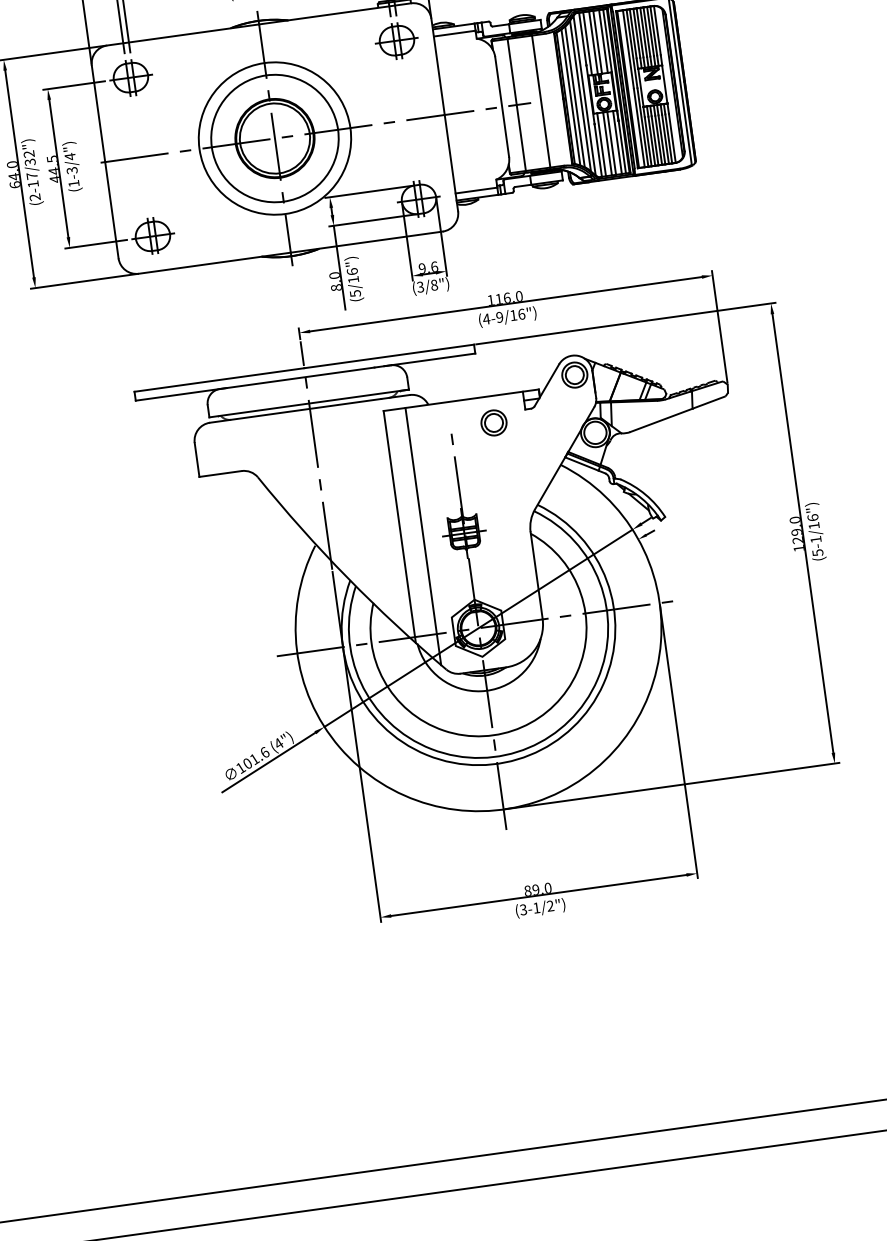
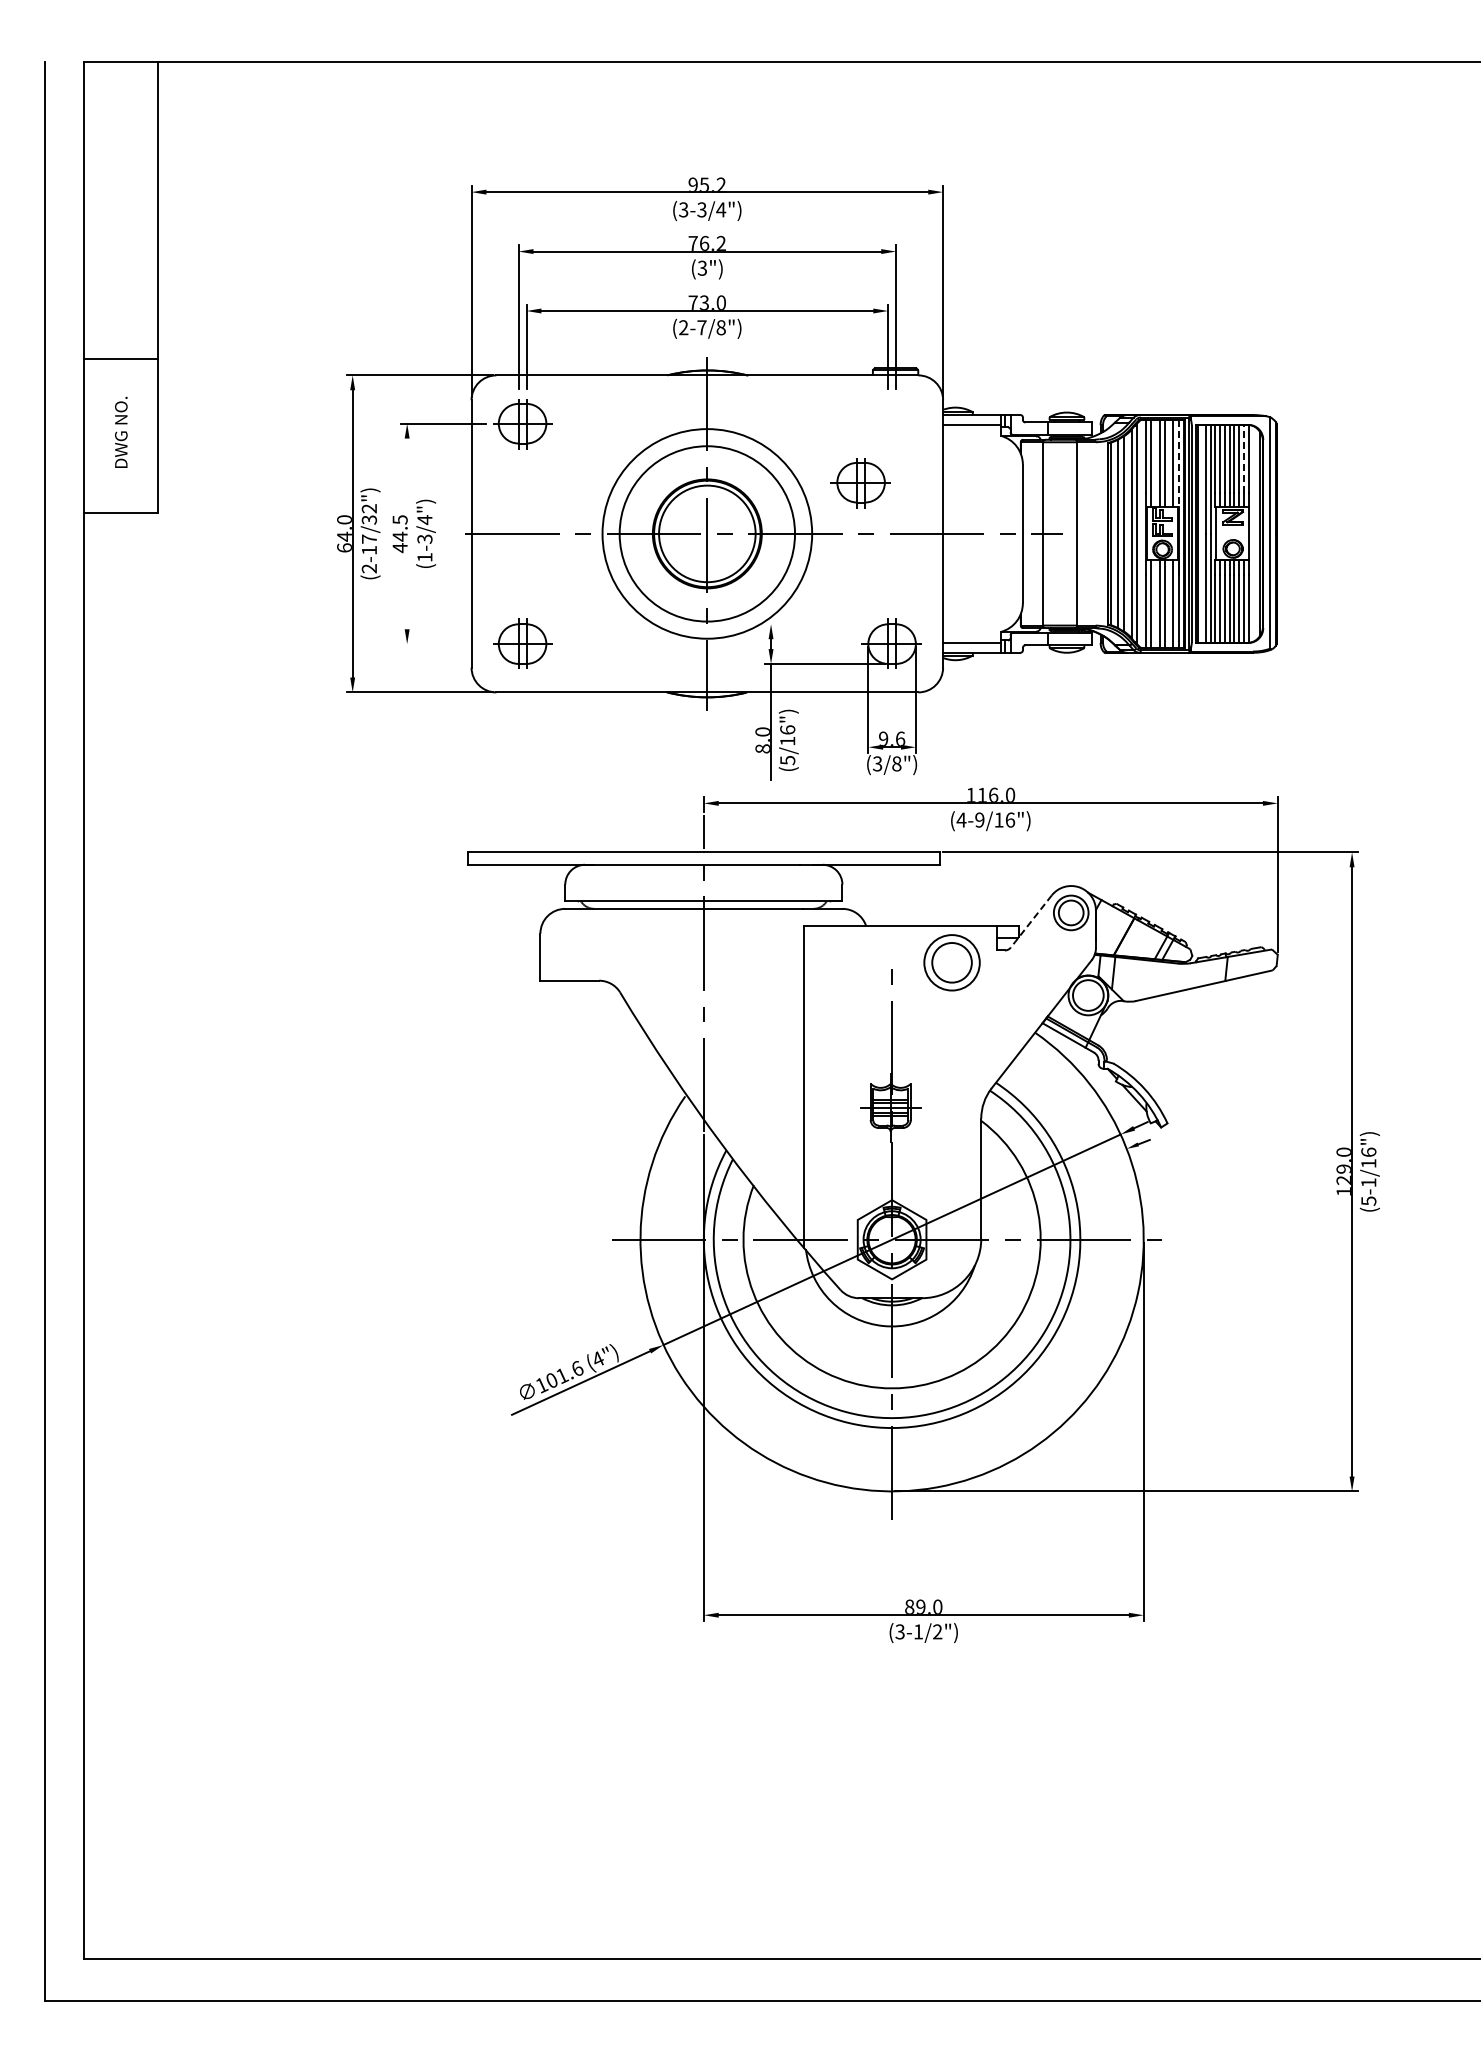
line: (653, 30) -> (1243, 458), solid -> dashed
line: (607, 40) -> (1179, 463), solid -> dashed
part: (396, 41) -> (860, 483), moved
line: (59, 168) -> (407, 533), removed
line: (368, 192) -> (824, 624), removed
line: (96, 244) -> (443, 644), removed
line: (546, 385) -> (1030, 921), solid -> dashed
part: (493, 422) -> (951, 962), size x1.6
line: (423, 535) -> (834, 1103), removed

